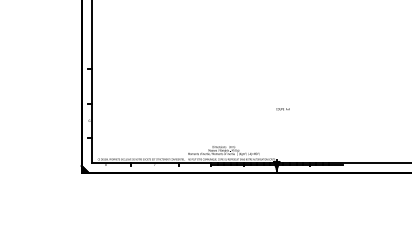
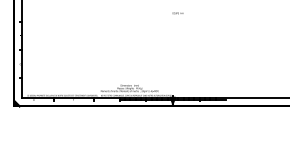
text: (282, 109) -> (177, 13), moved

